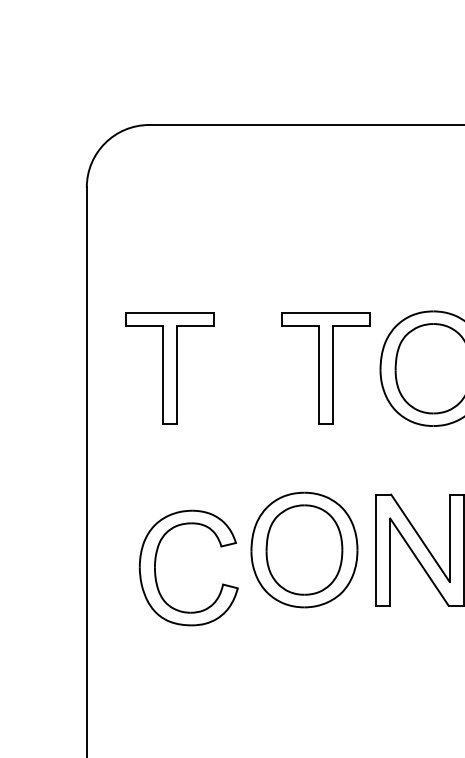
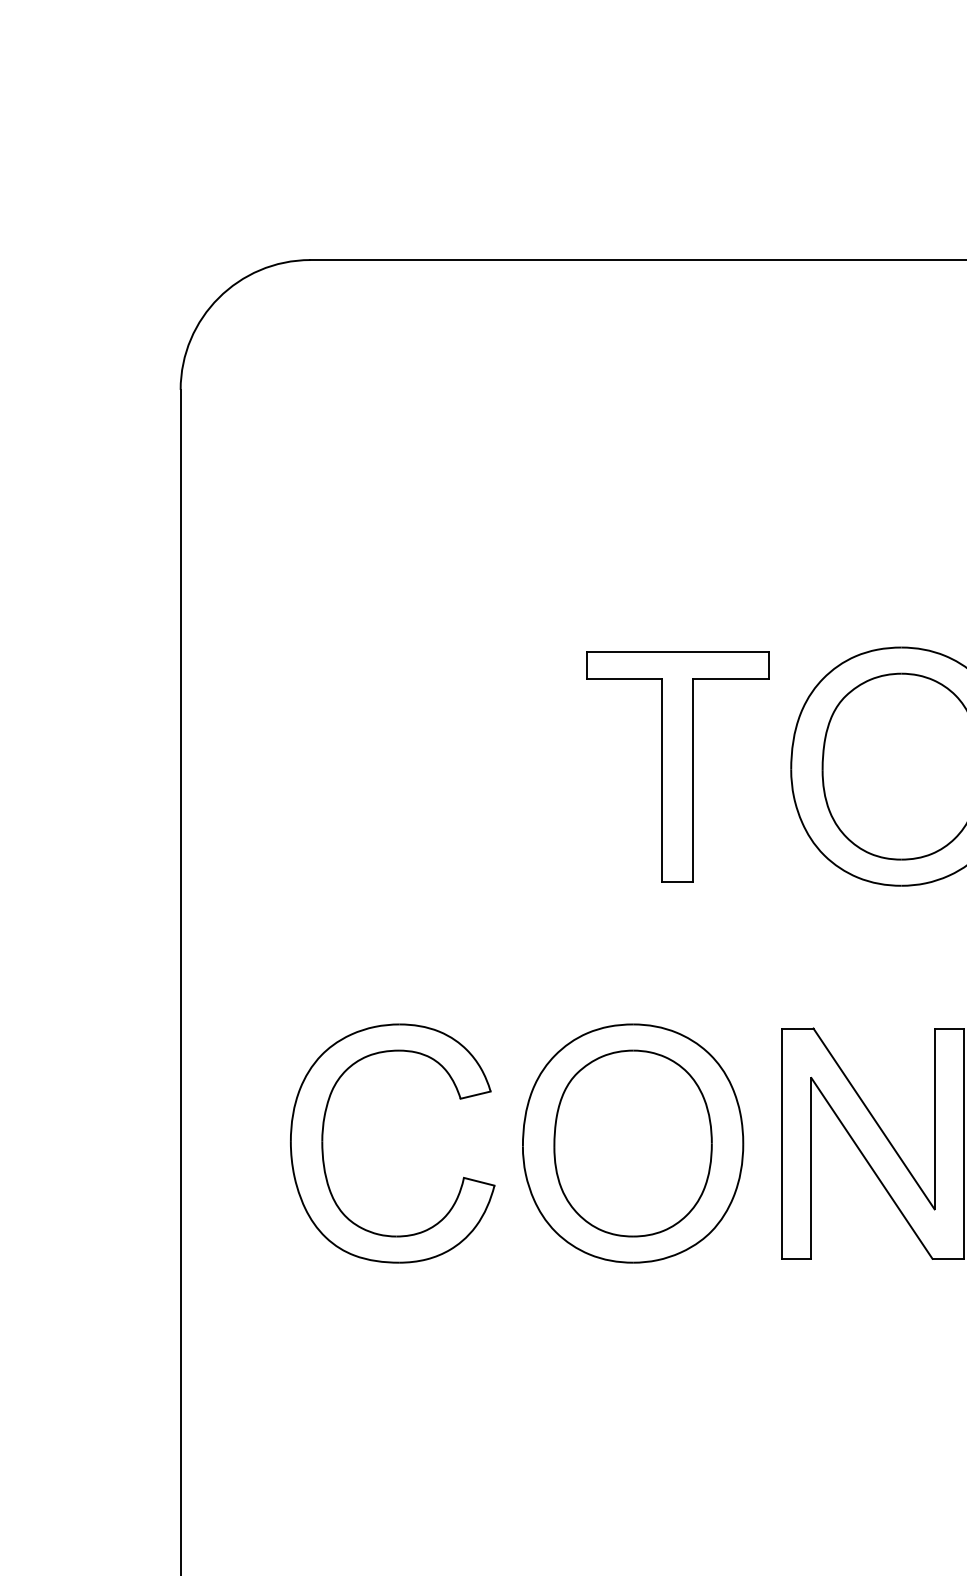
part: (169, 368) -> (352, 766), removed
part: (156, 561) -> (325, 1129), moved

